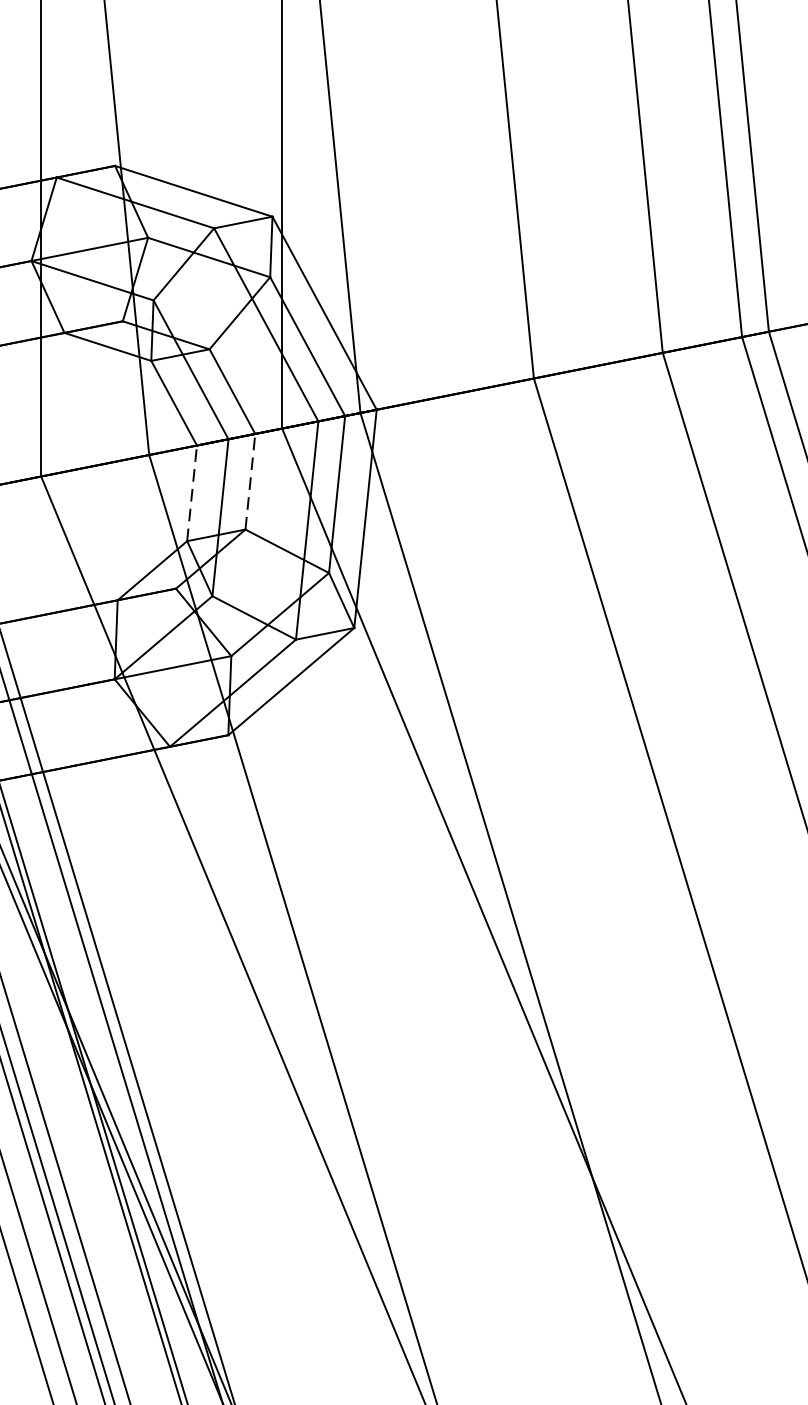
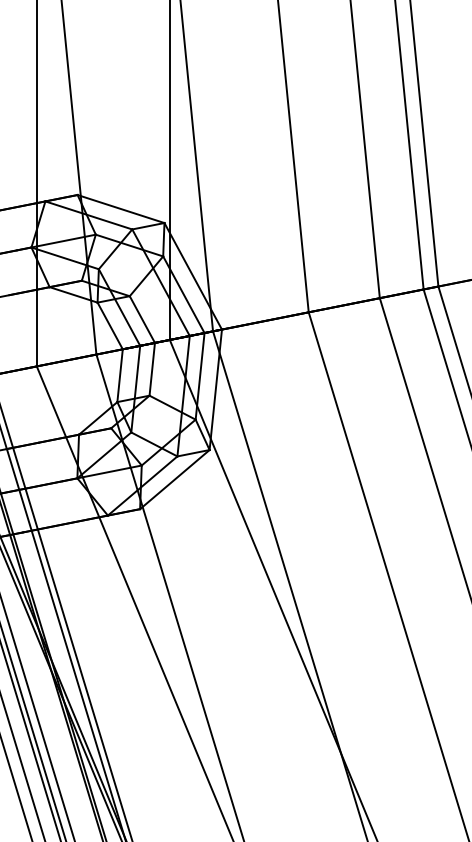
line: (250, 482) -> (152, 369), dashed -> solid
line: (192, 492) -> (120, 375), dashed -> solid

